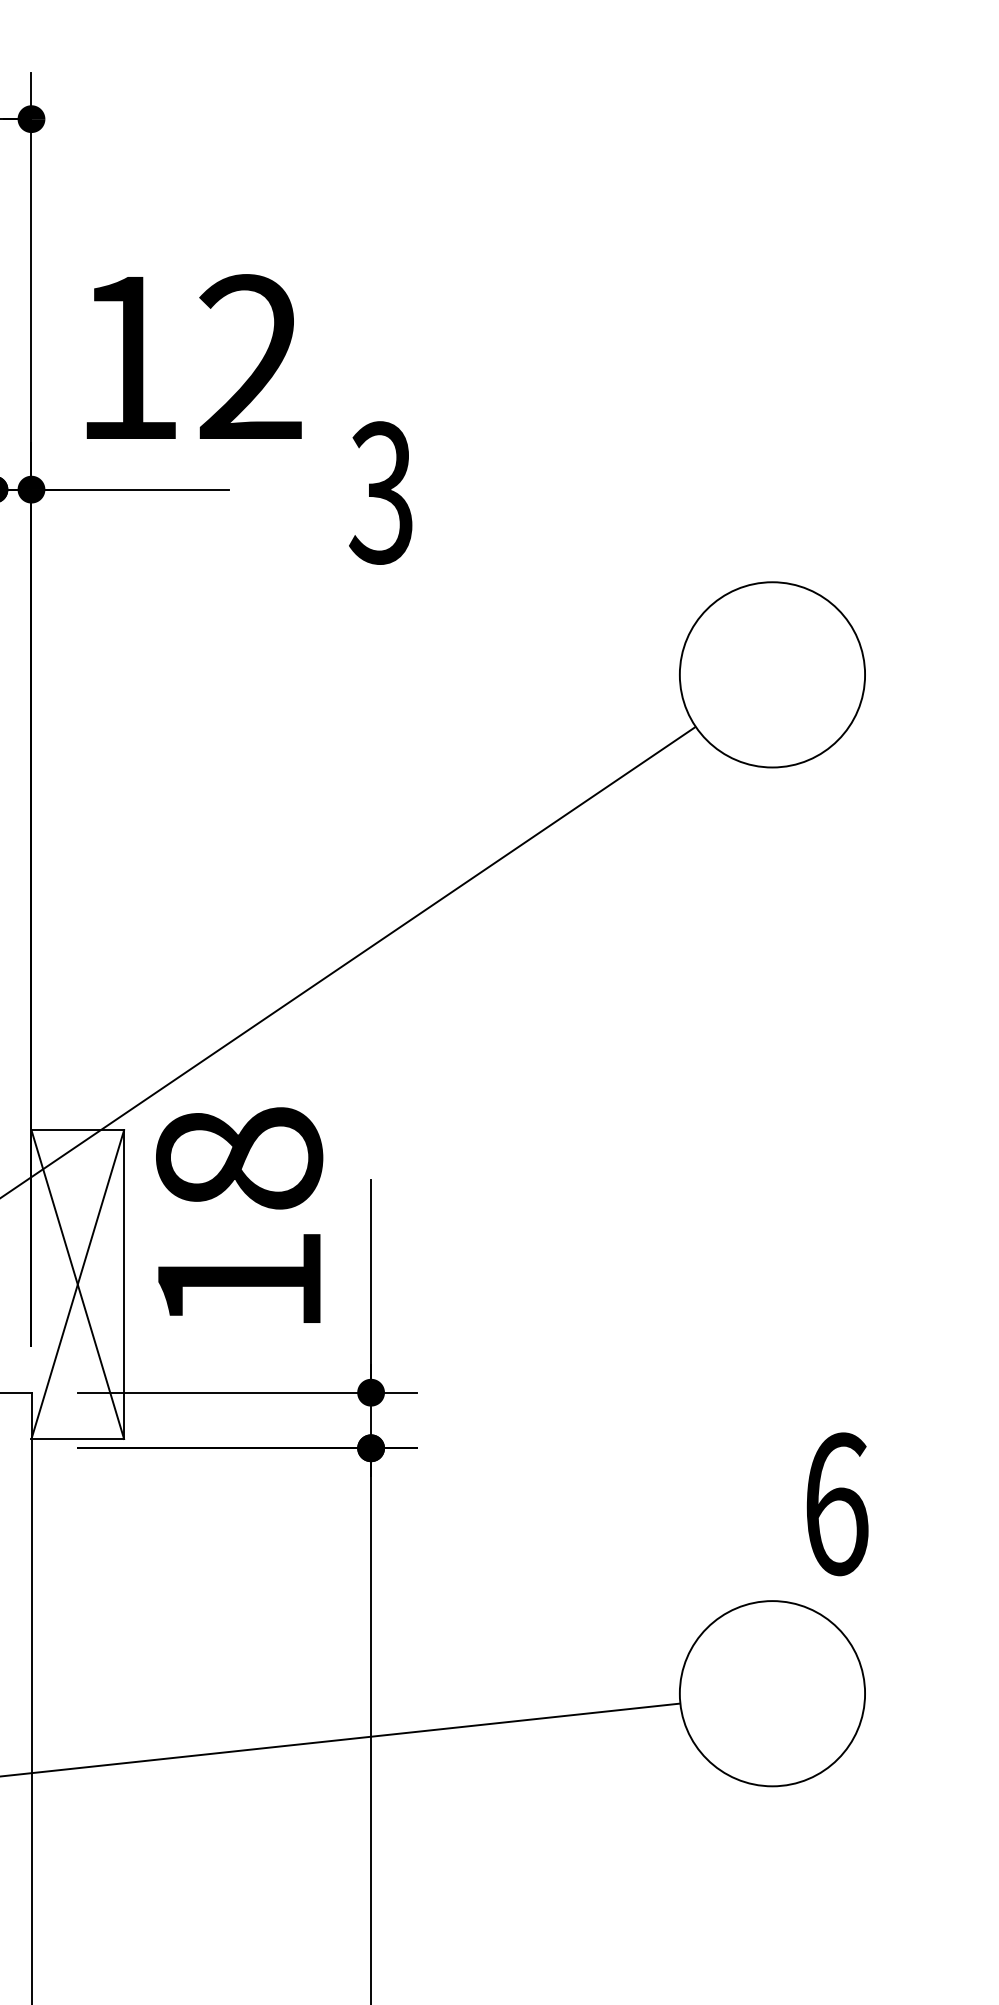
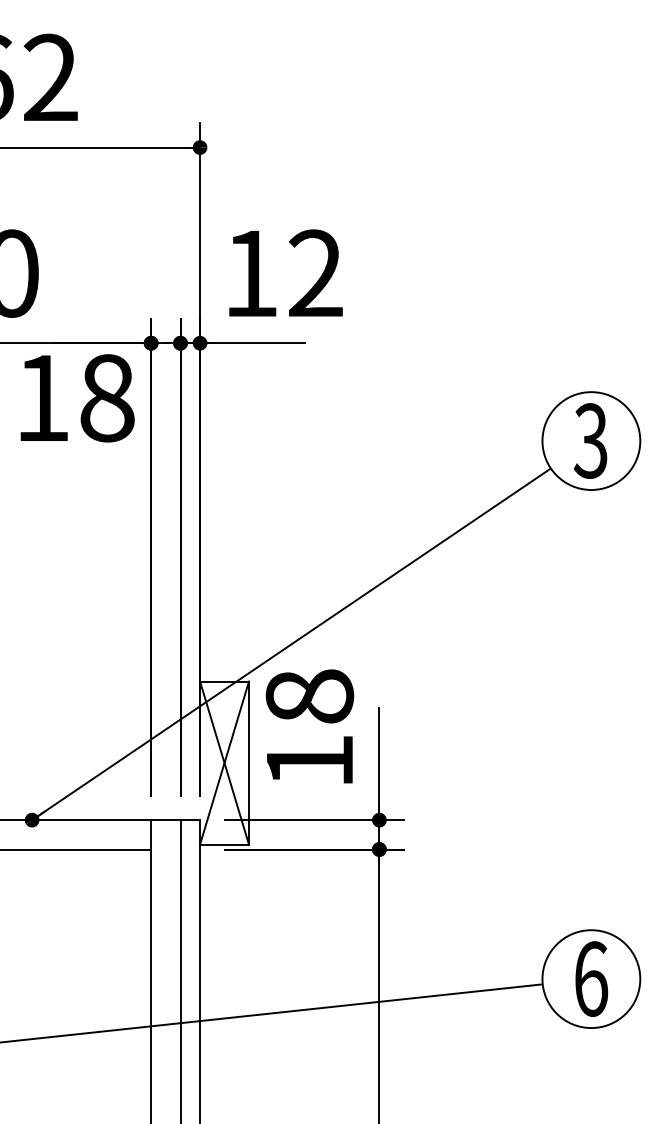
text: (380, 492) -> (590, 440), moved
text: (837, 1503) -> (591, 978), moved

